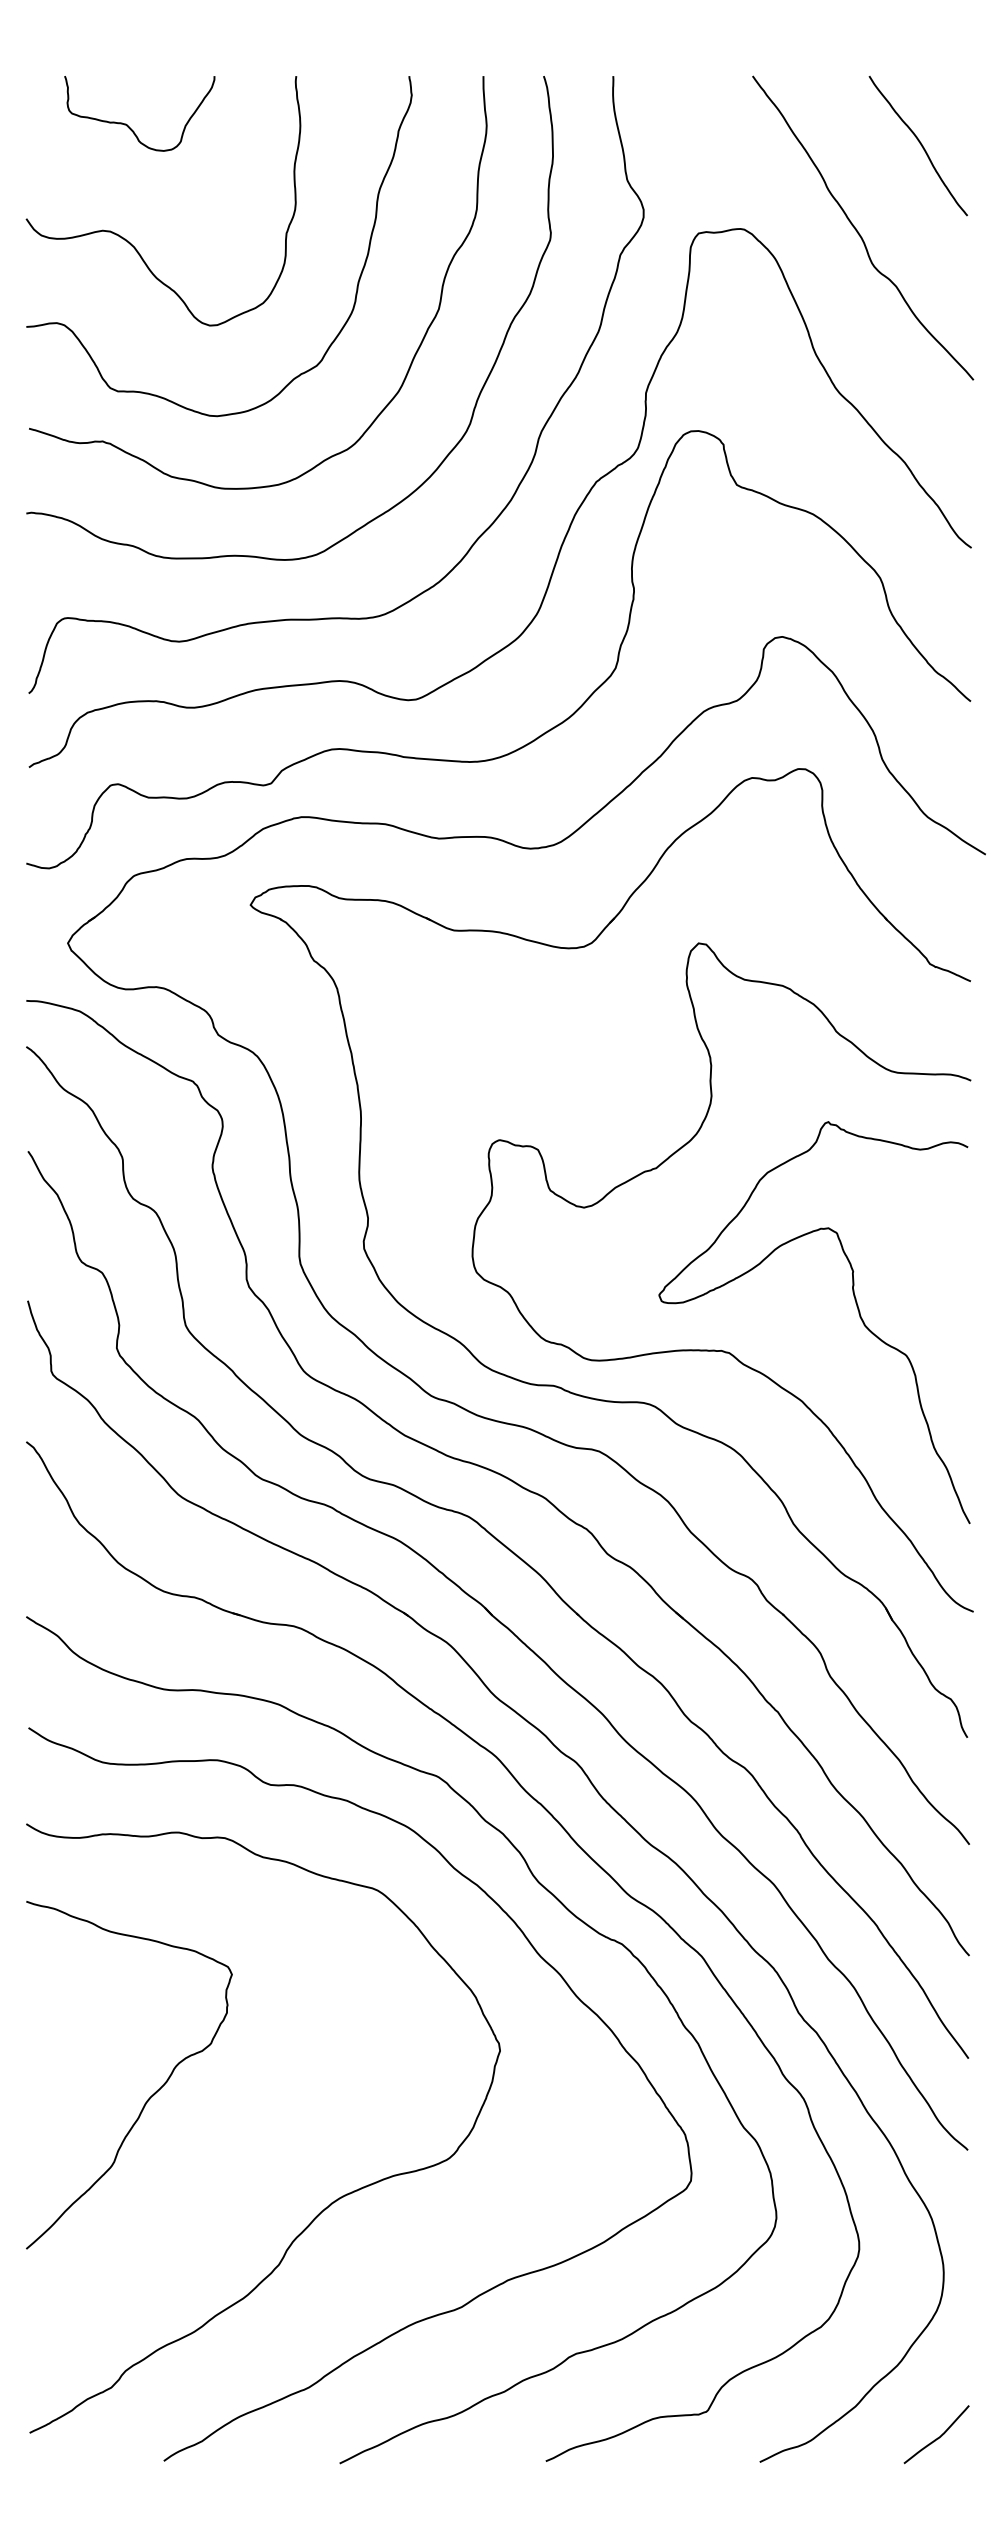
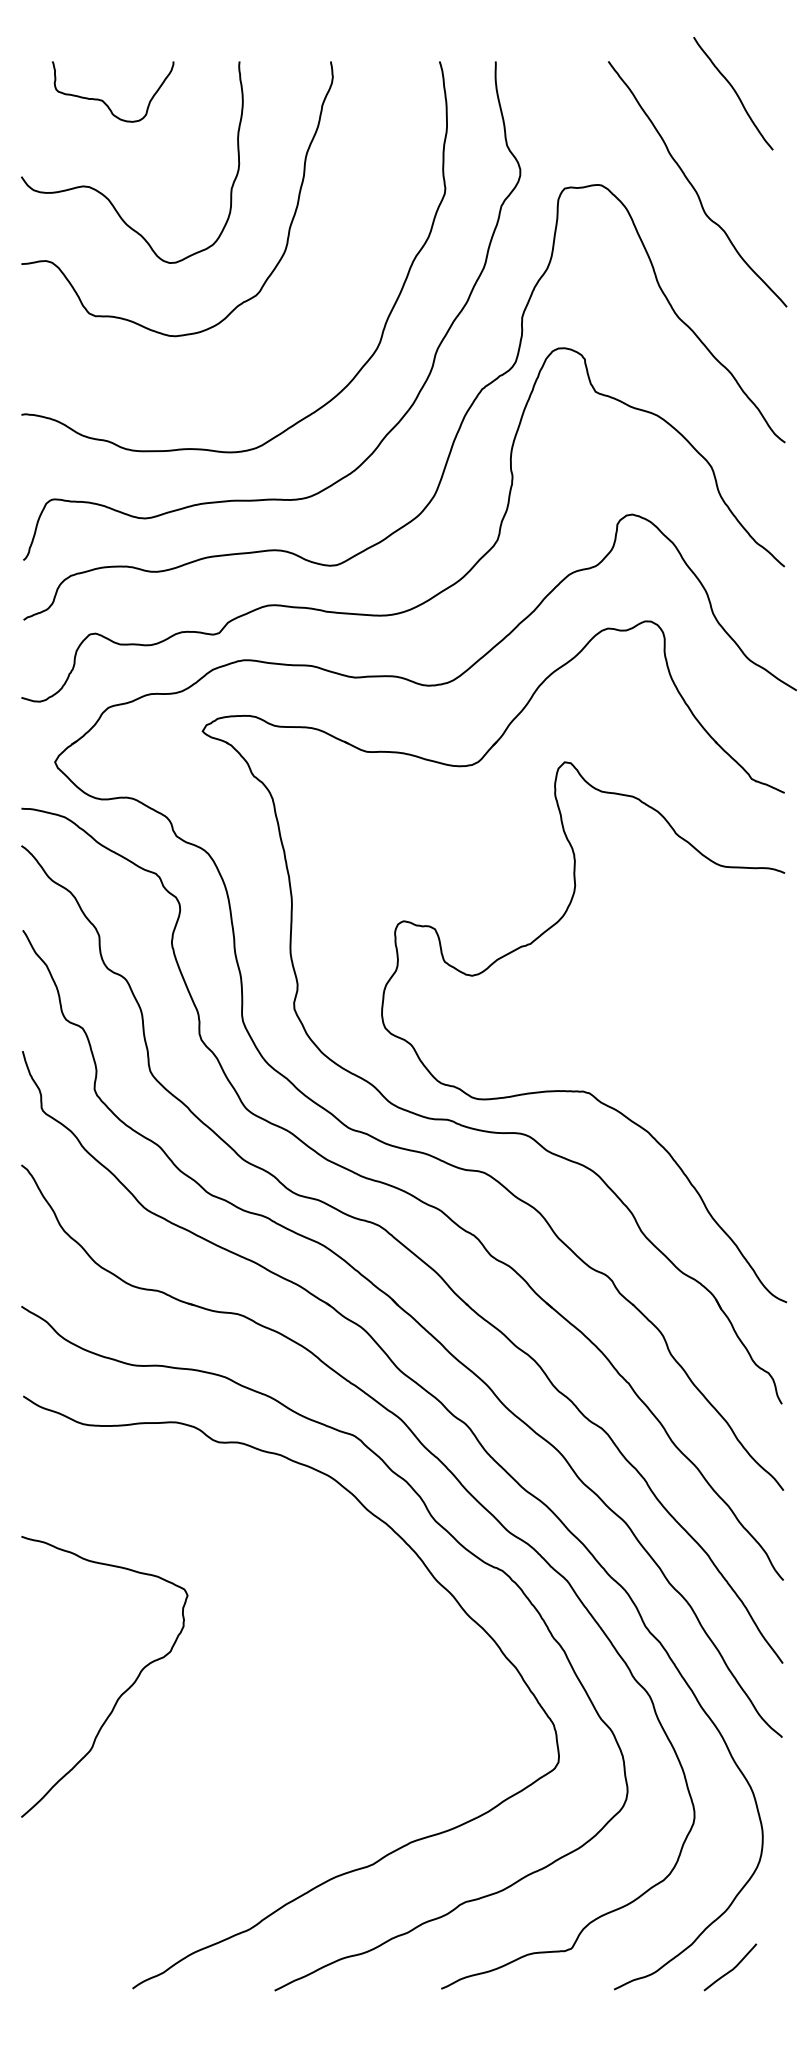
curve: (920, 145) -> (735, 93), moved
curve: (412, 358) -> (333, 289), removed
curve: (857, 1310) -> (693, 1058), removed
curve: (325, 2207) -> (263, 1783), removed
curve: (937, 2437) -> (731, 1969), moved

